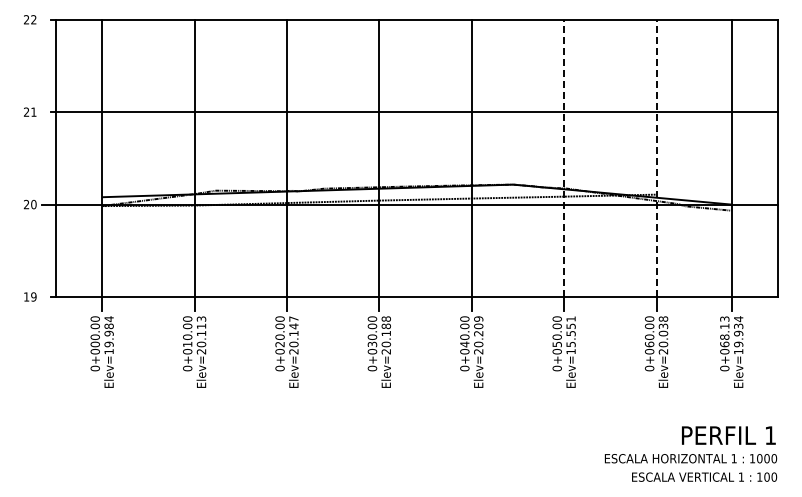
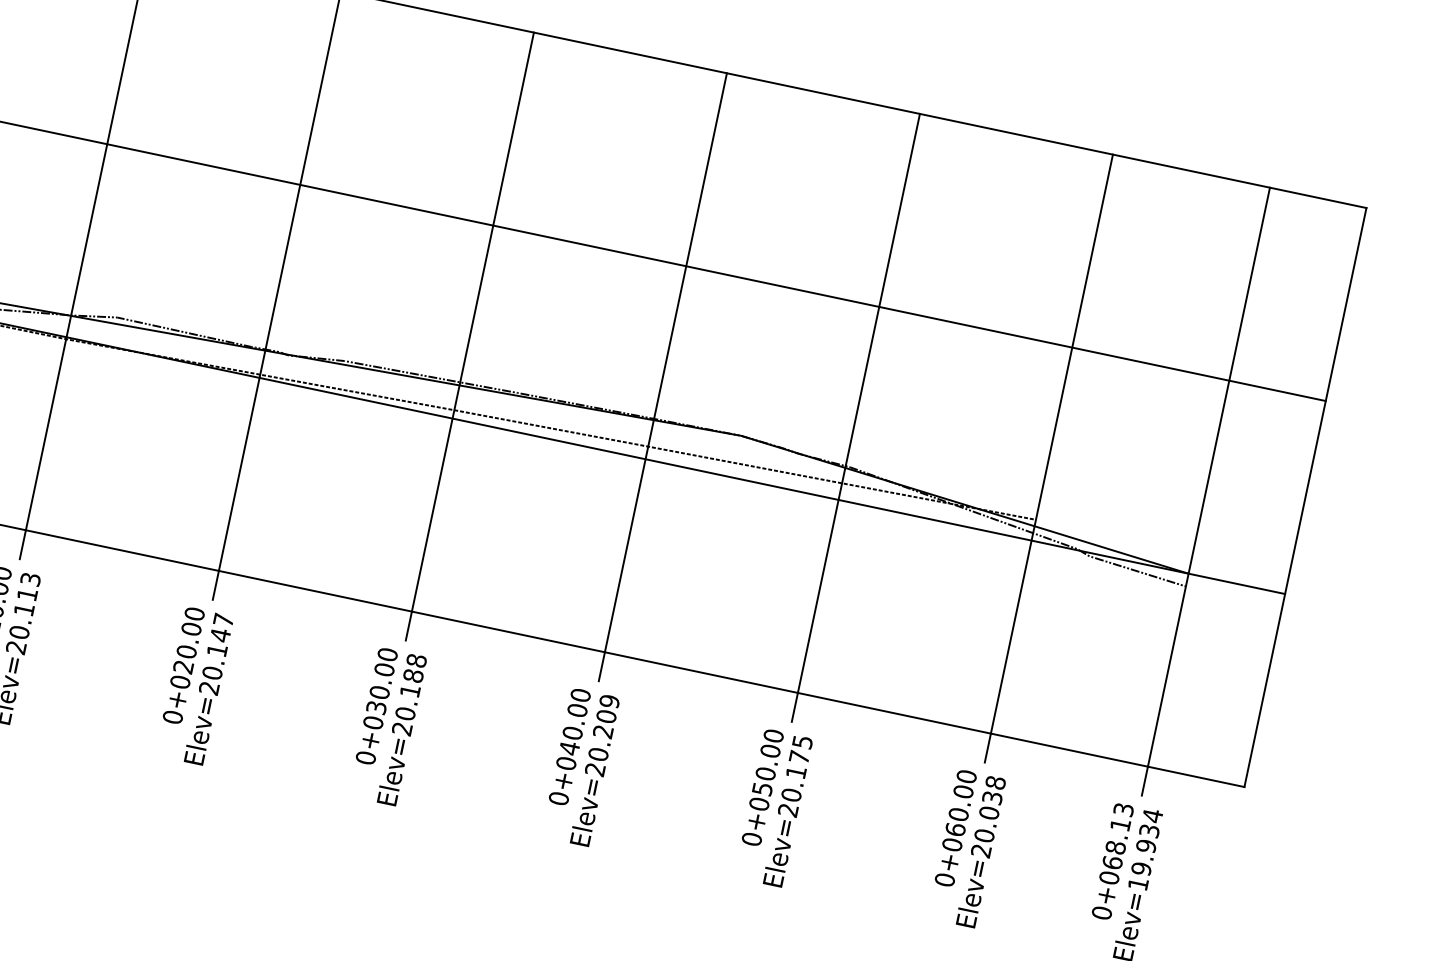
line: (564, 158) -> (859, 403), dashed -> solid
line: (656, 158) -> (1051, 444), dashed -> solid
text: (570, 335) -> (794, 776), Elev=15.551 -> Elev=20.175

